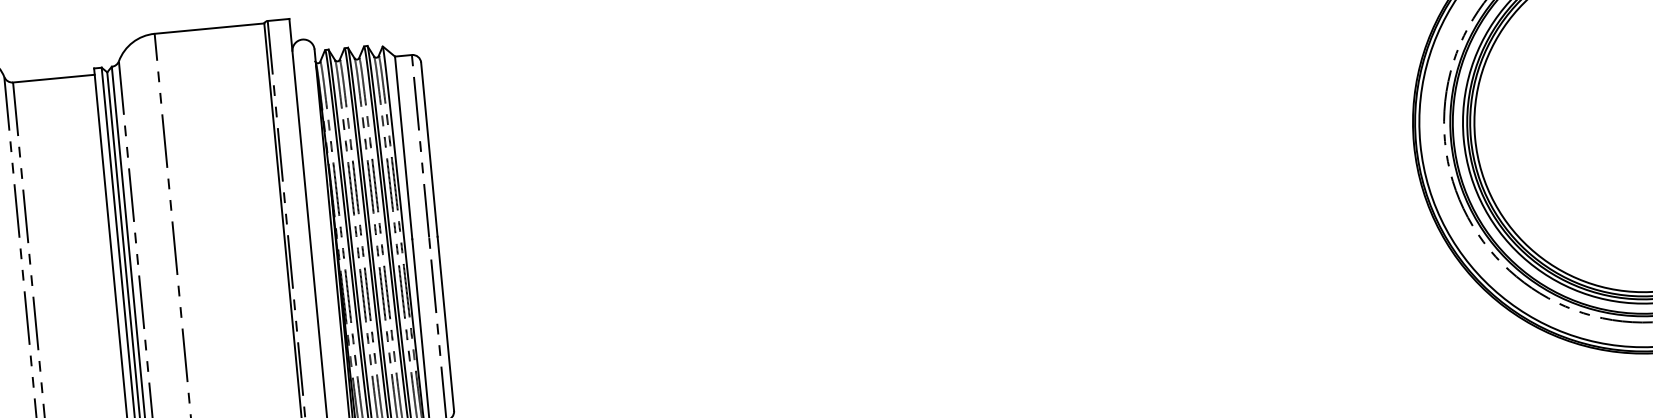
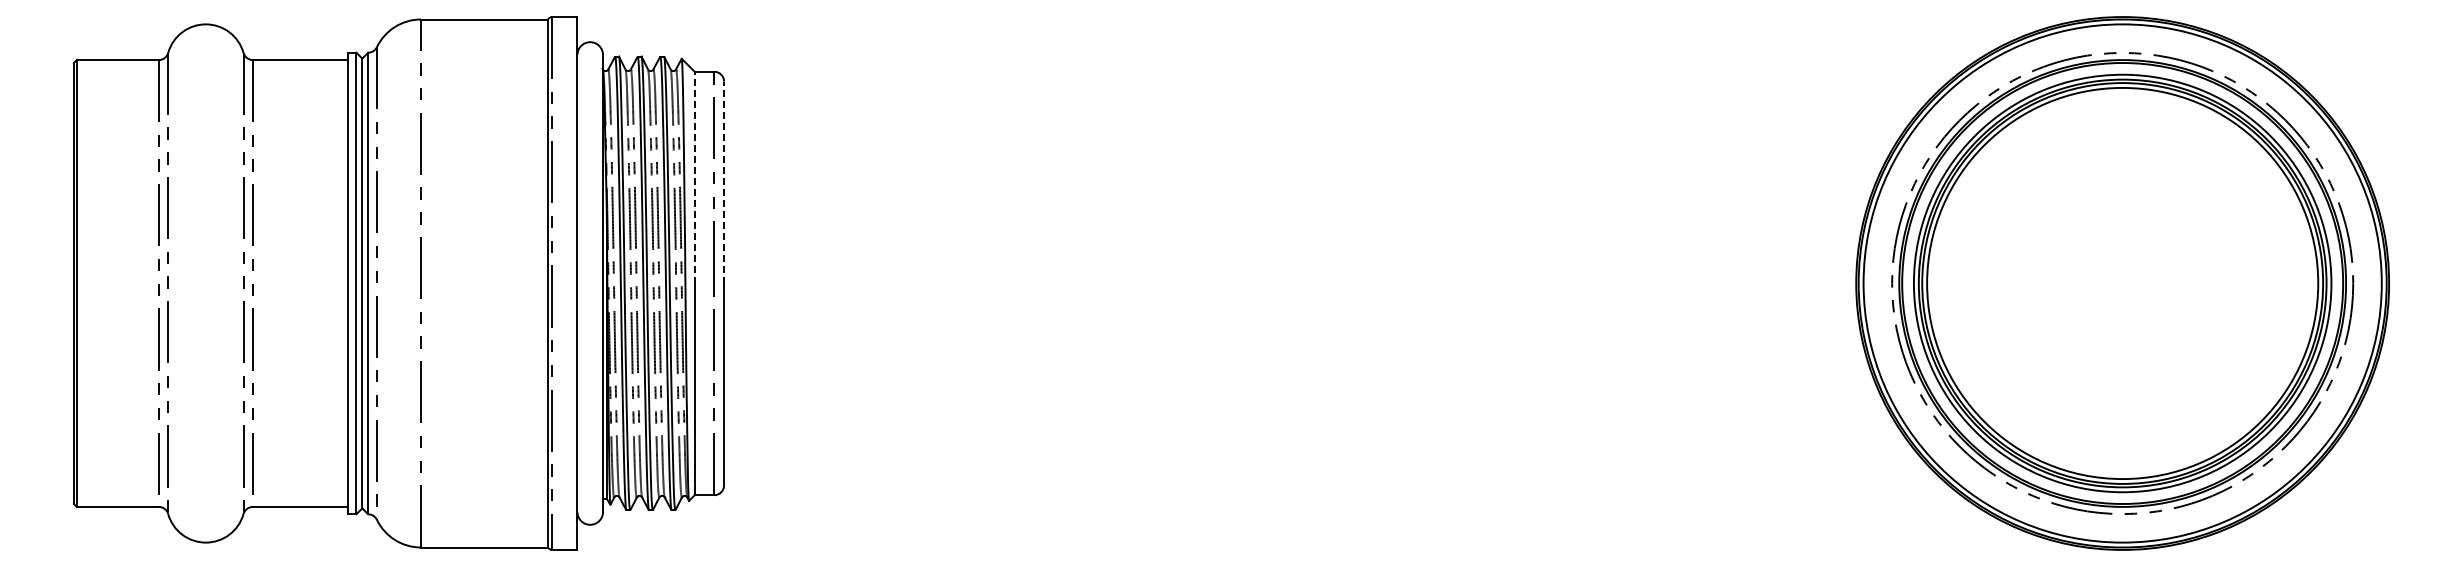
line: (403, 147) -> (694, 177), solid -> dashed
line: (429, 149) -> (724, 182), solid -> dashed

